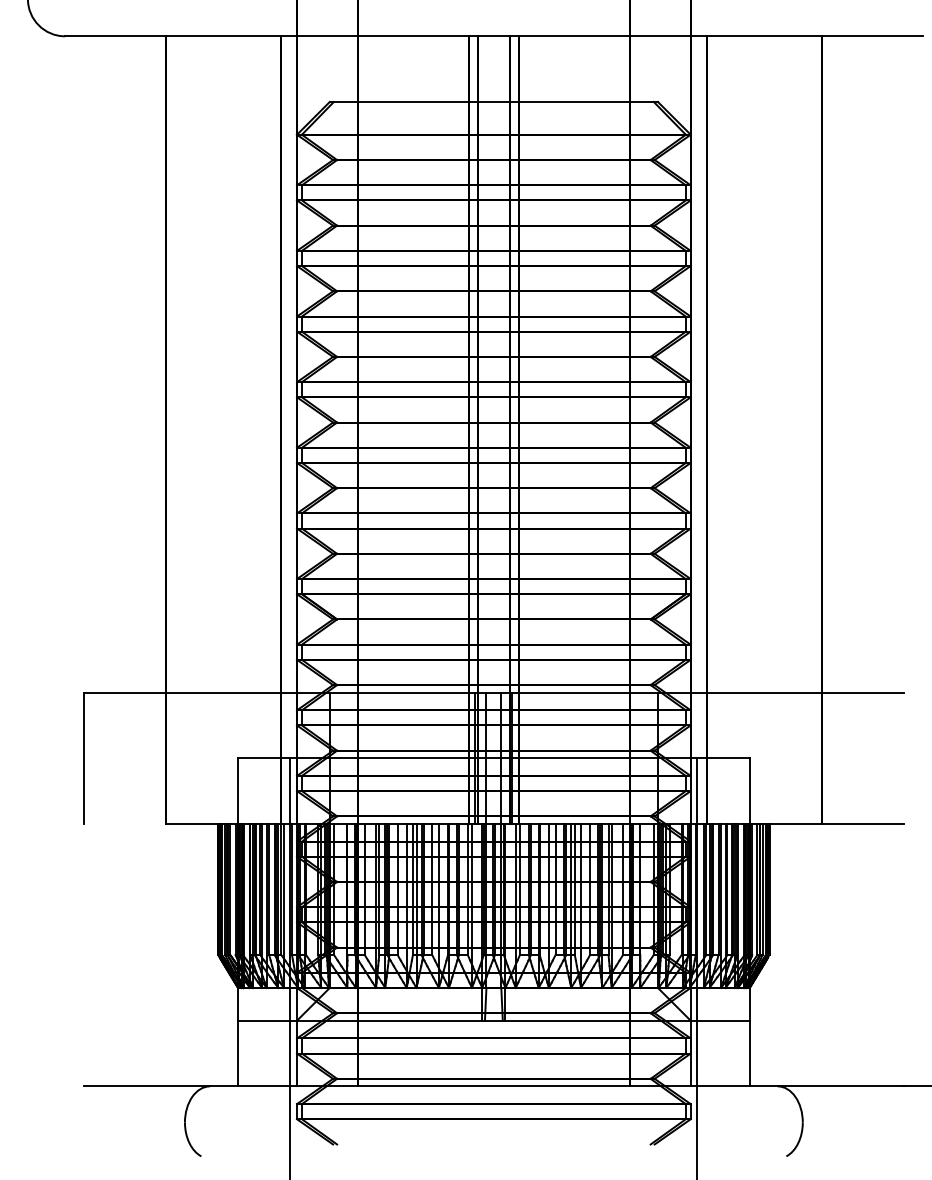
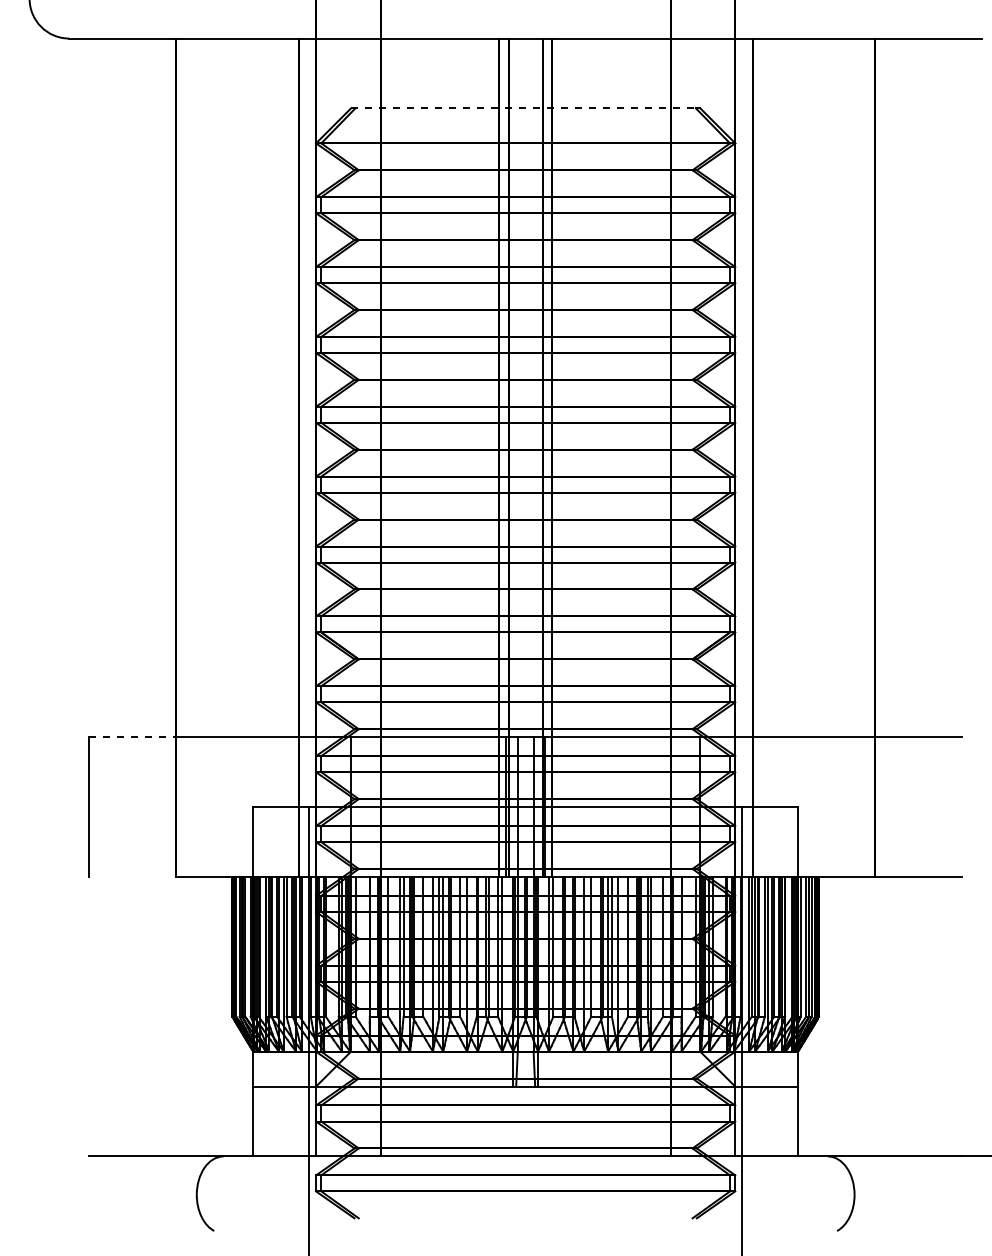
line: (491, 102) -> (523, 108), solid -> dashed
line: (124, 692) -> (132, 737), solid -> dashed

